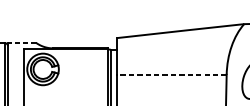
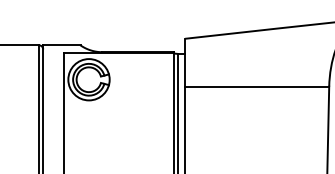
line: (22, 43) -> (62, 45), dashed -> solid
line: (171, 74) -> (256, 86), dashed -> solid

